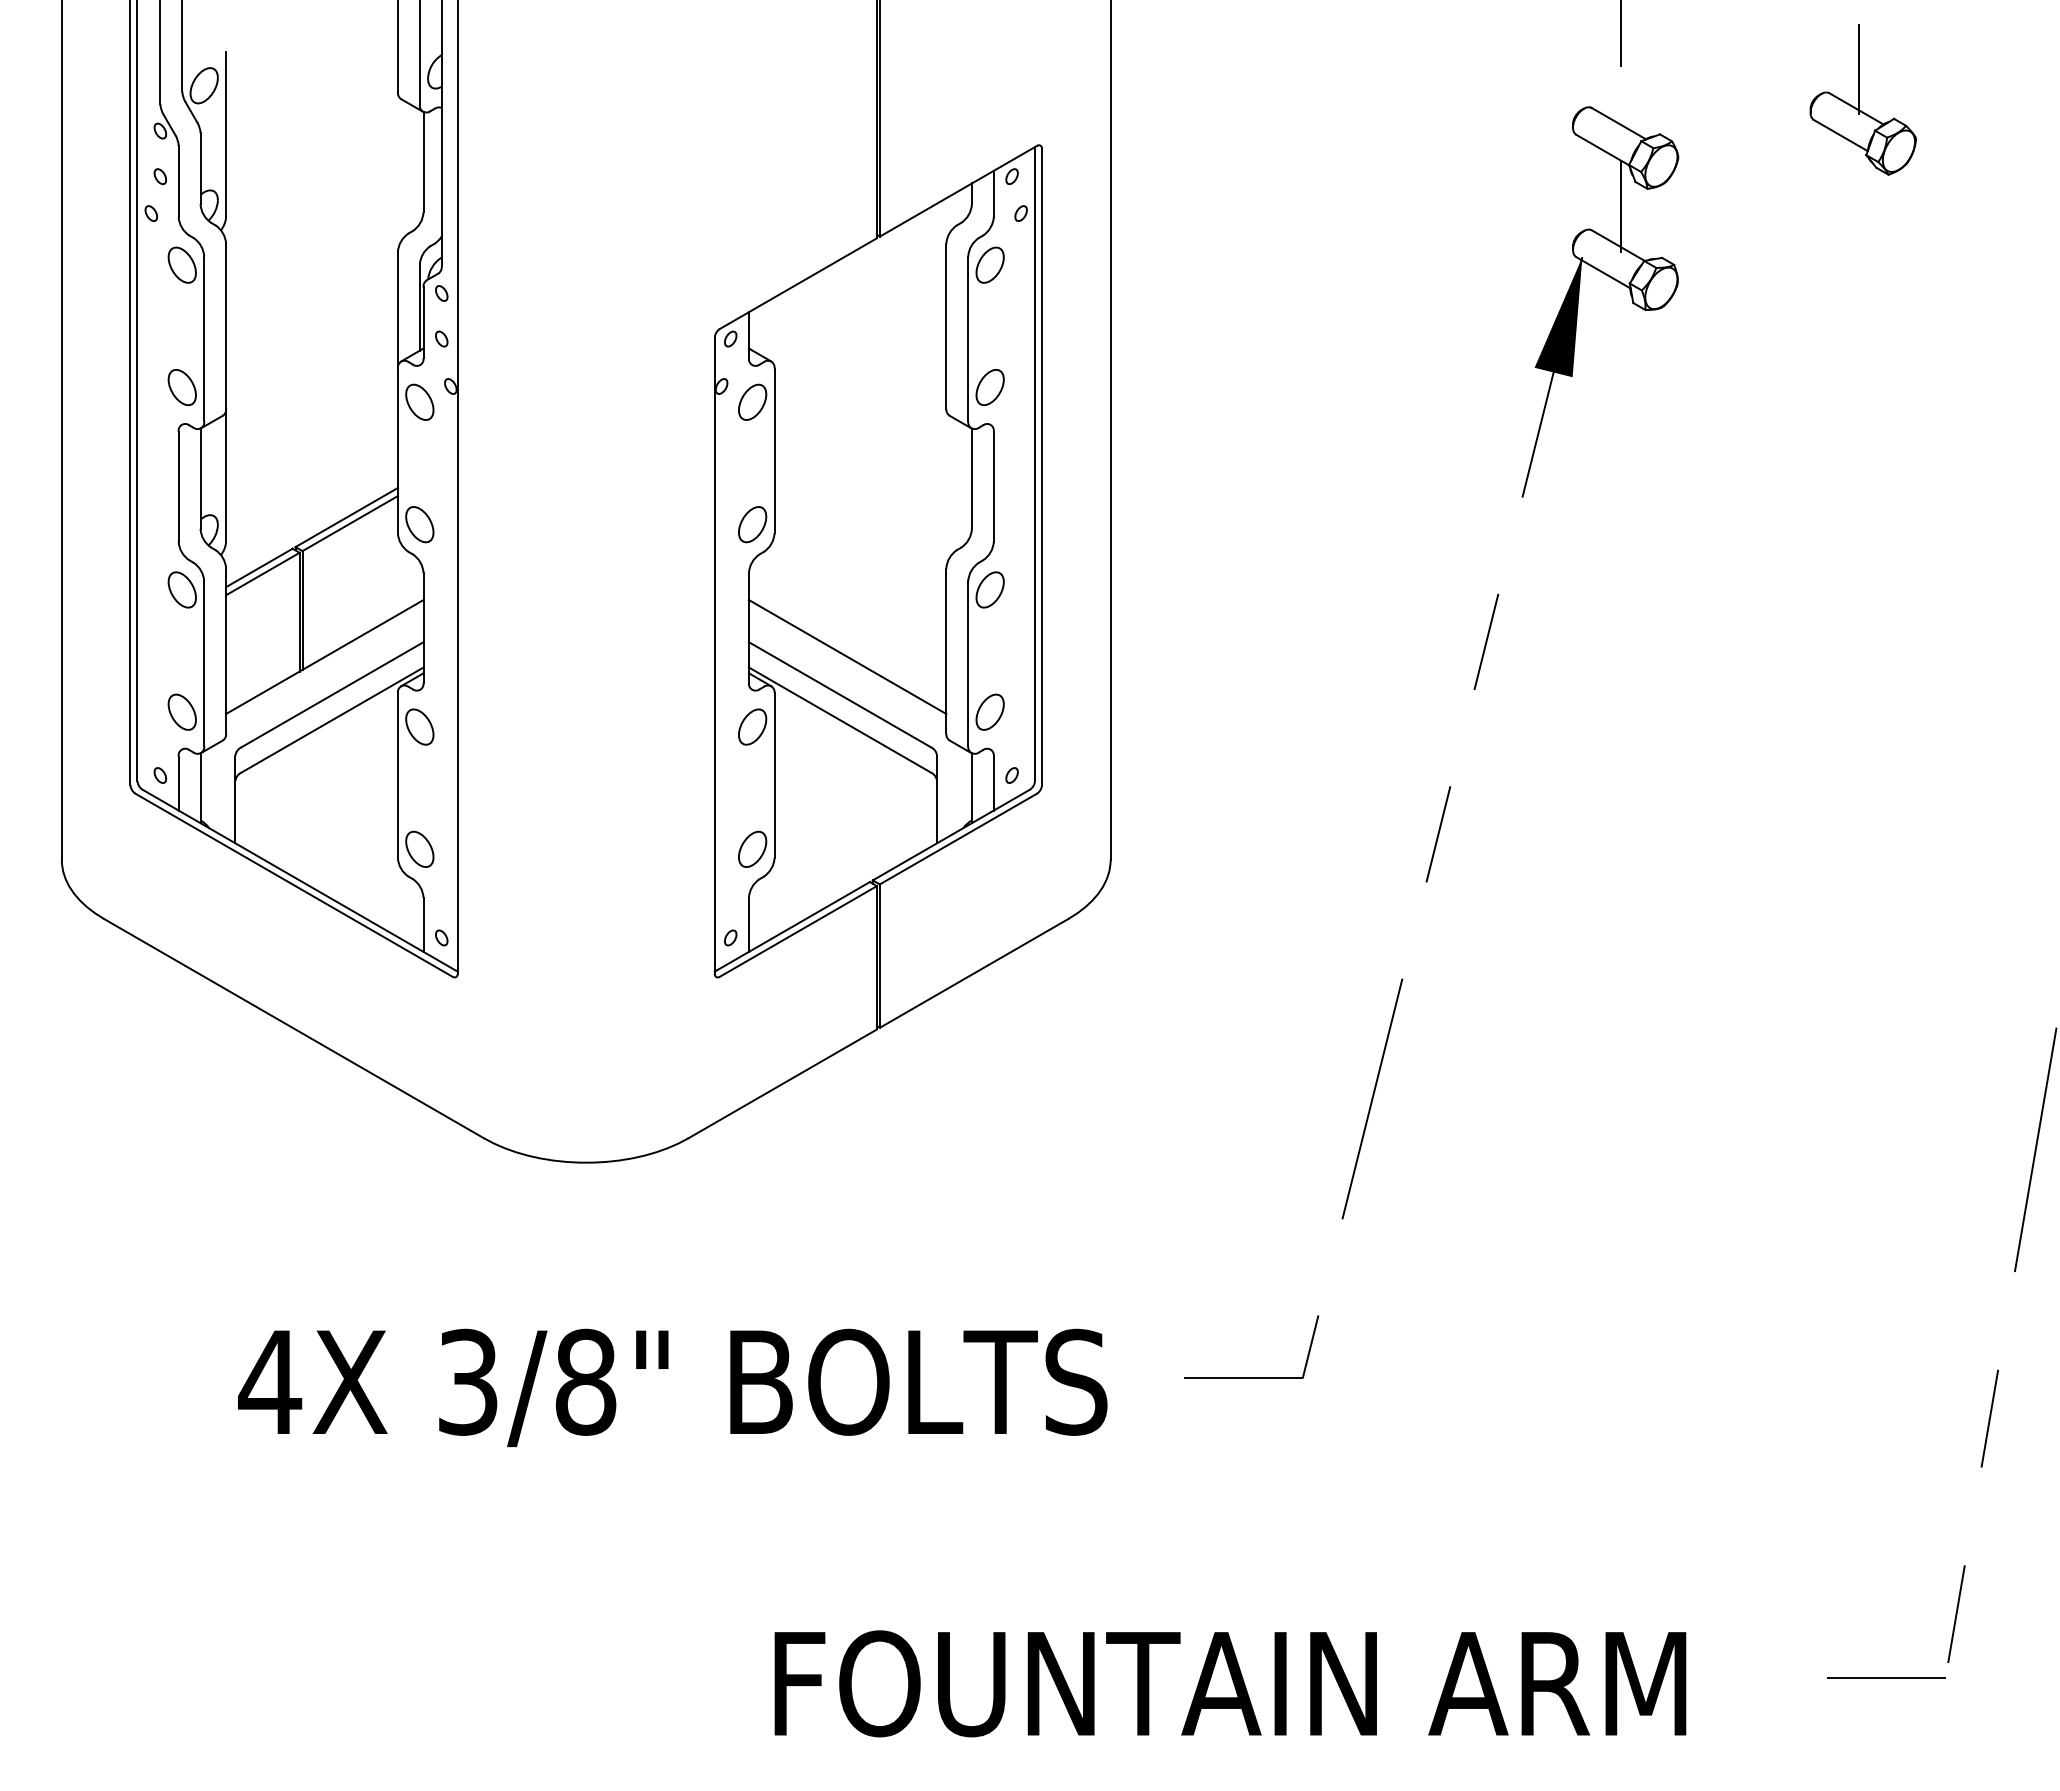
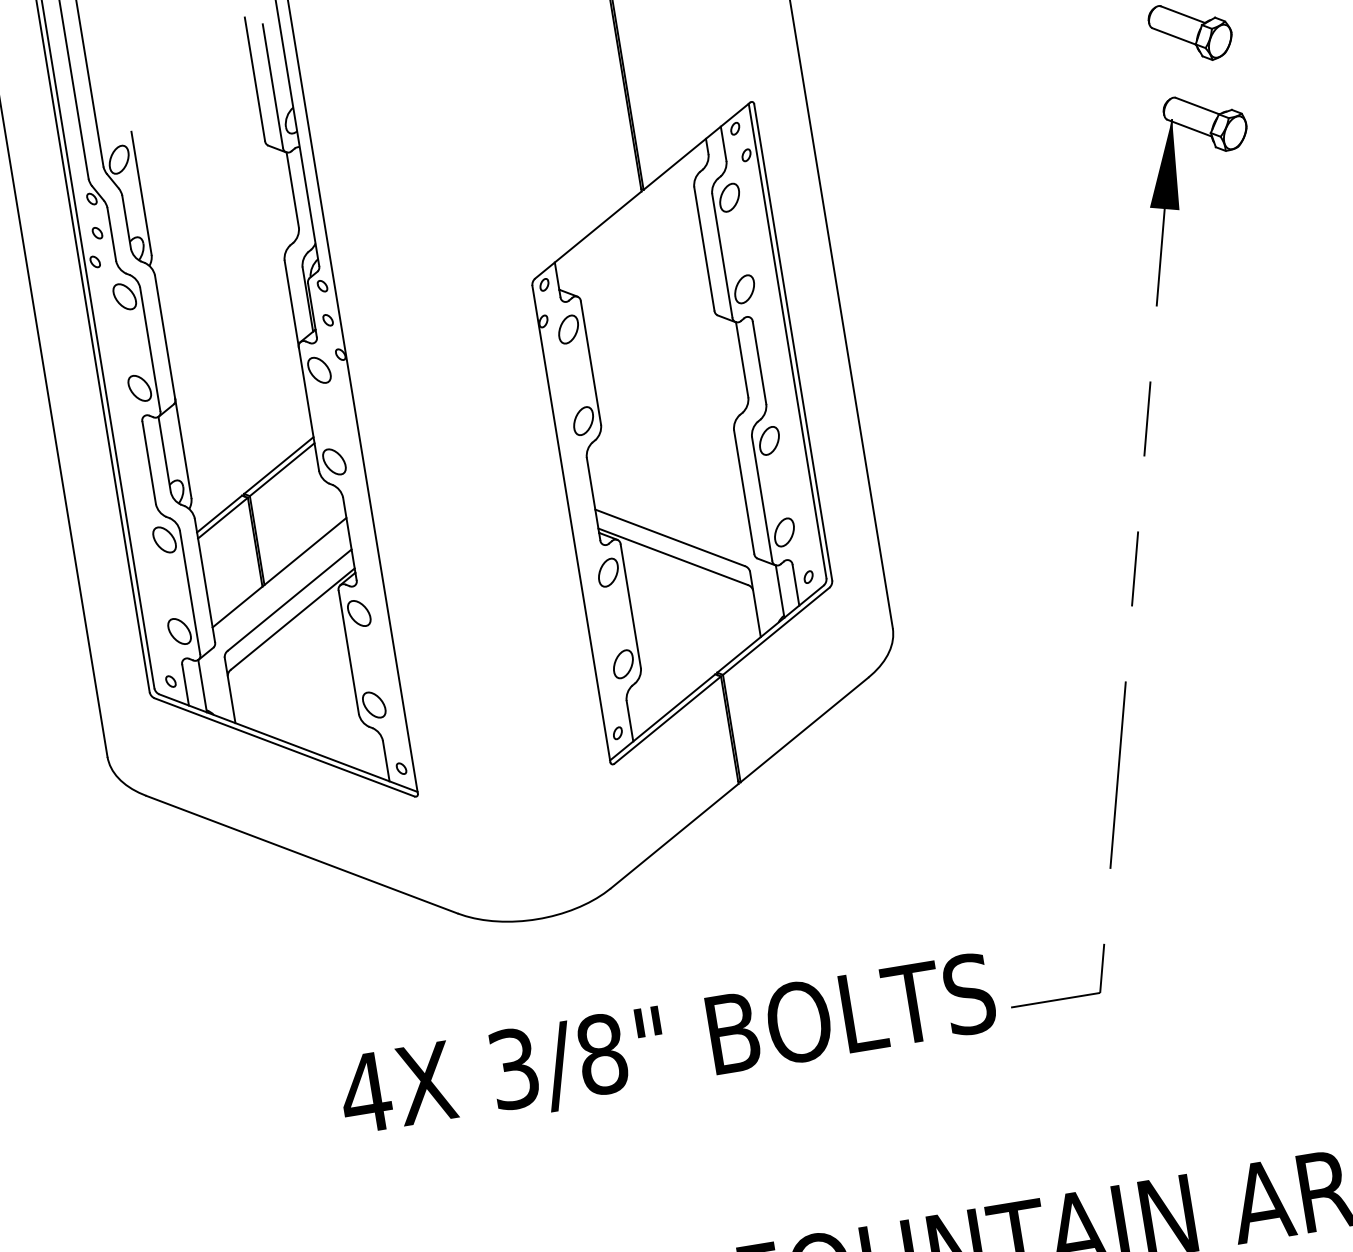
line: (1621, 206) -> (1195, 76), removed
line: (847, 657) -> (670, 508), removed
text: (672, 1387) -> (667, 1047), moved

